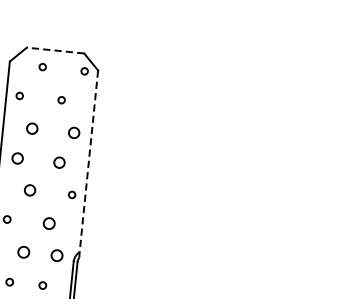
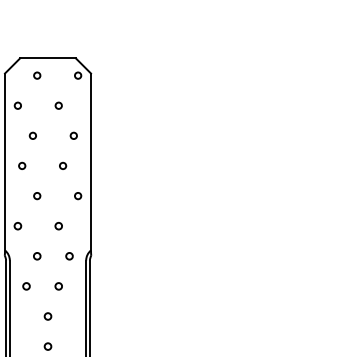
line: (56, 50) -> (48, 58), dashed -> solid
circle: (31, 128) -> (32, 135), size x0.62
circle: (73, 132) -> (73, 135), size x0.62
circle: (18, 157) -> (22, 165), size x0.62
line: (89, 161) -> (91, 162), dashed -> solid
circle: (60, 162) -> (63, 165), size x0.62
circle: (30, 191) -> (37, 196), size x0.62
circle: (48, 224) -> (58, 226), size x0.62
circle: (24, 252) -> (37, 256), size x0.62
circle: (56, 256) -> (69, 256), size x0.62

